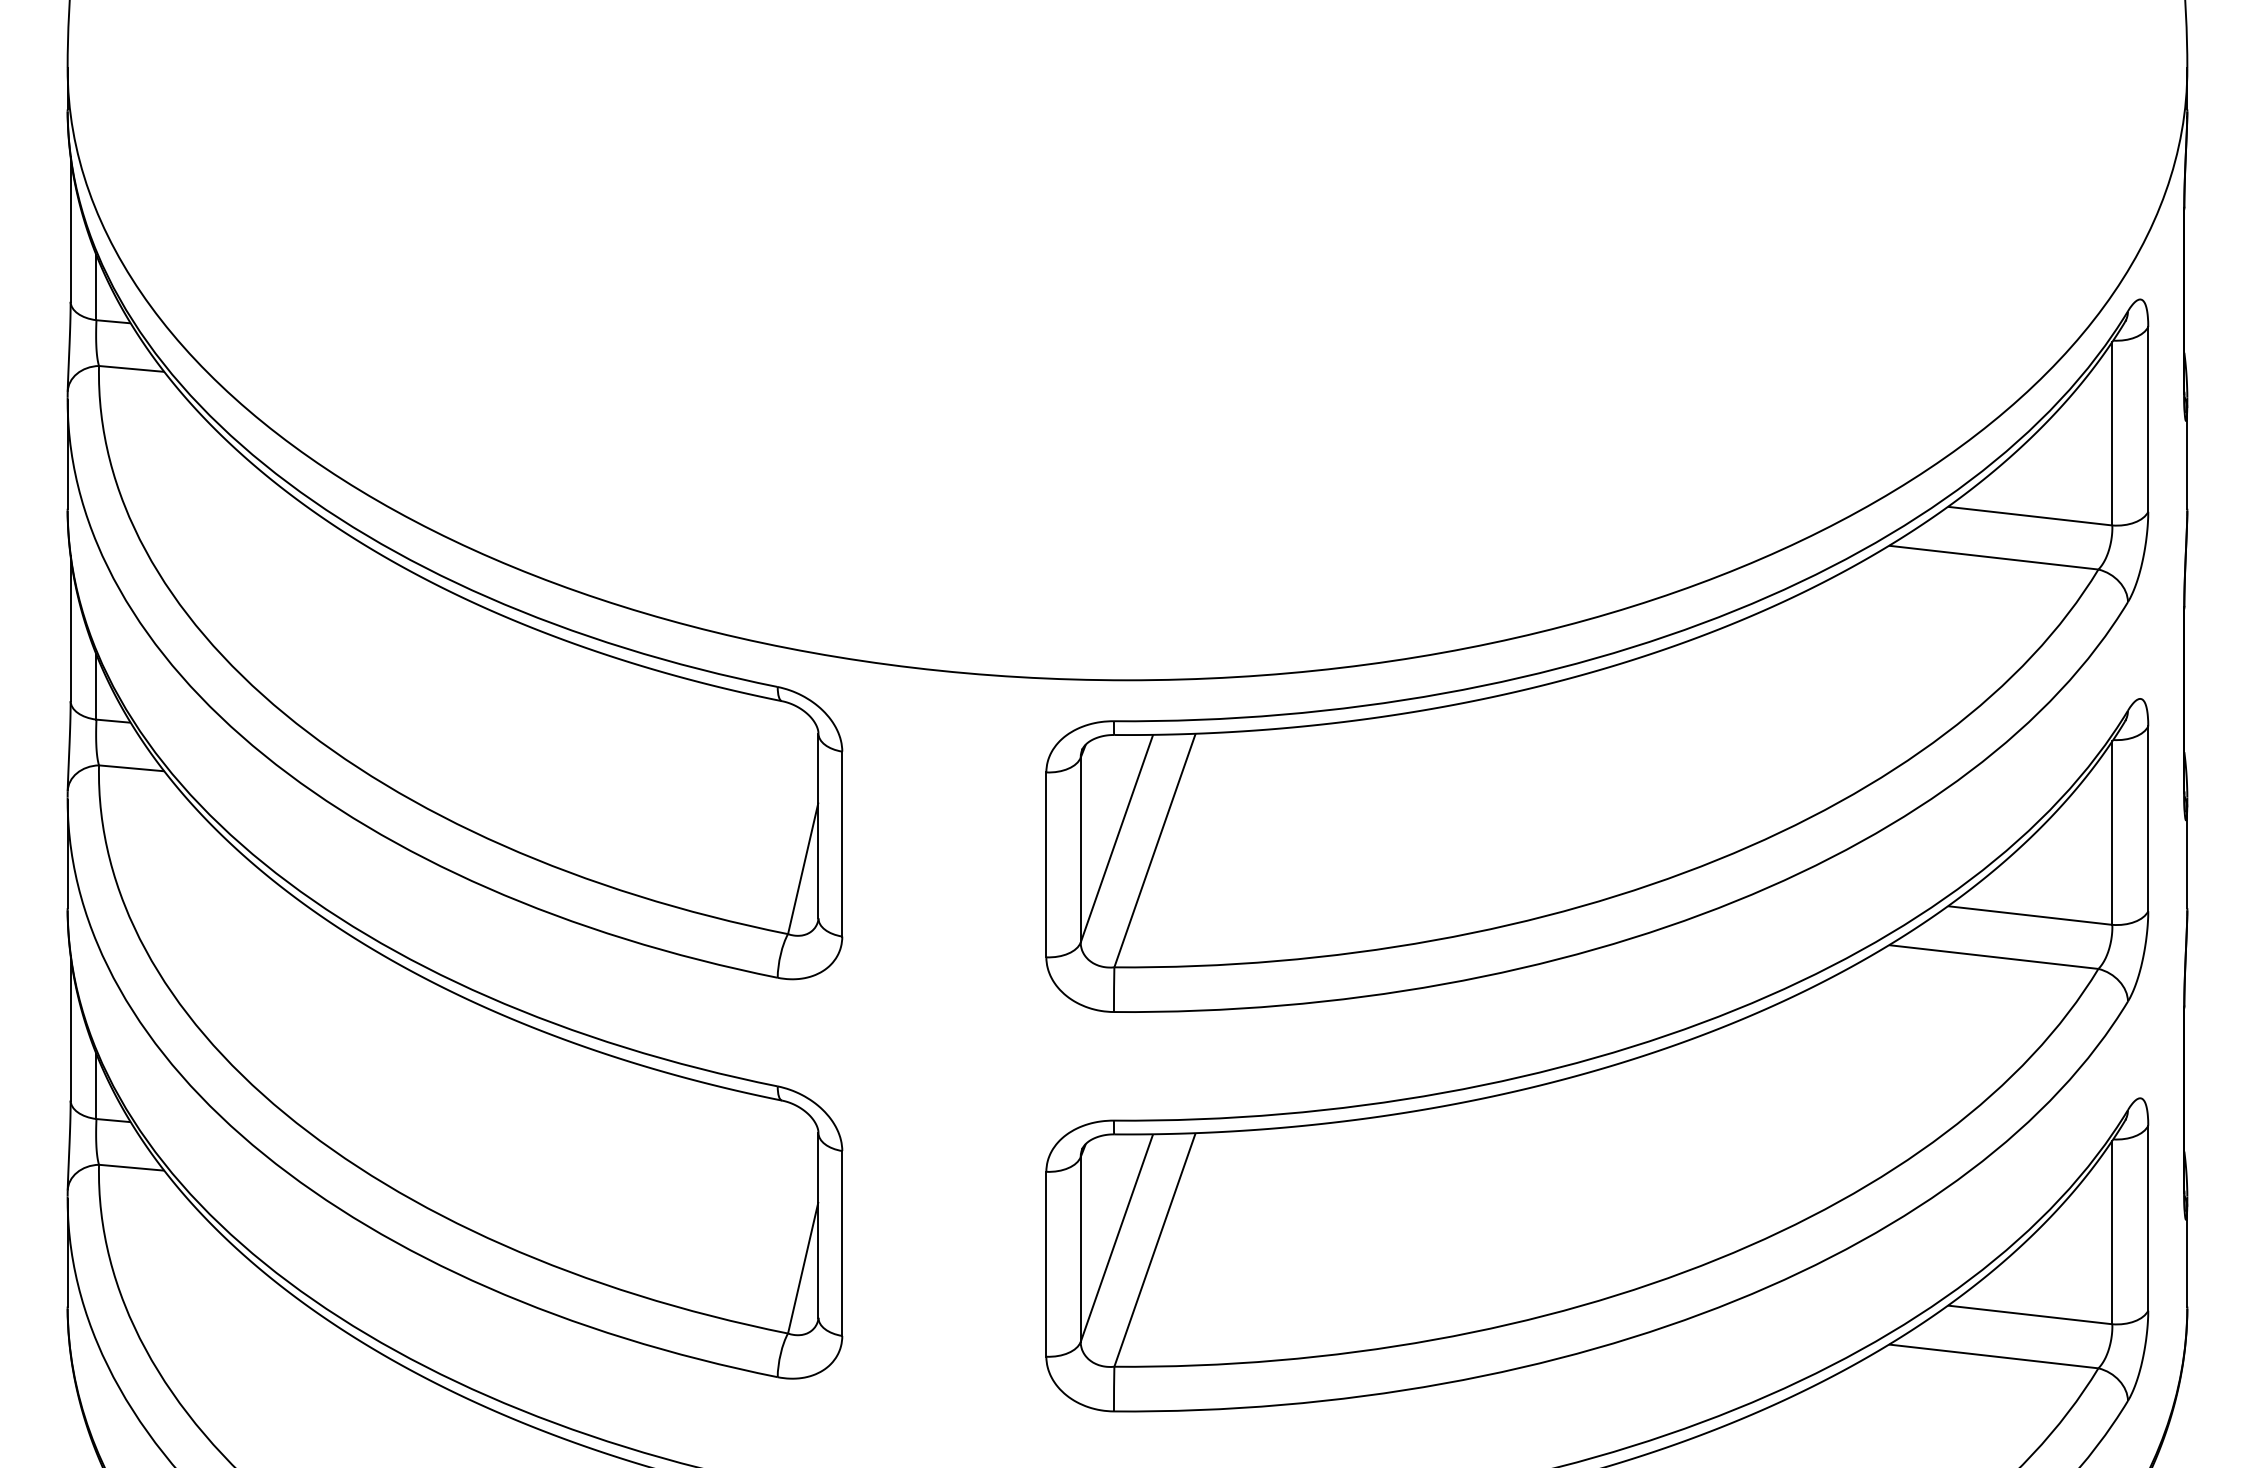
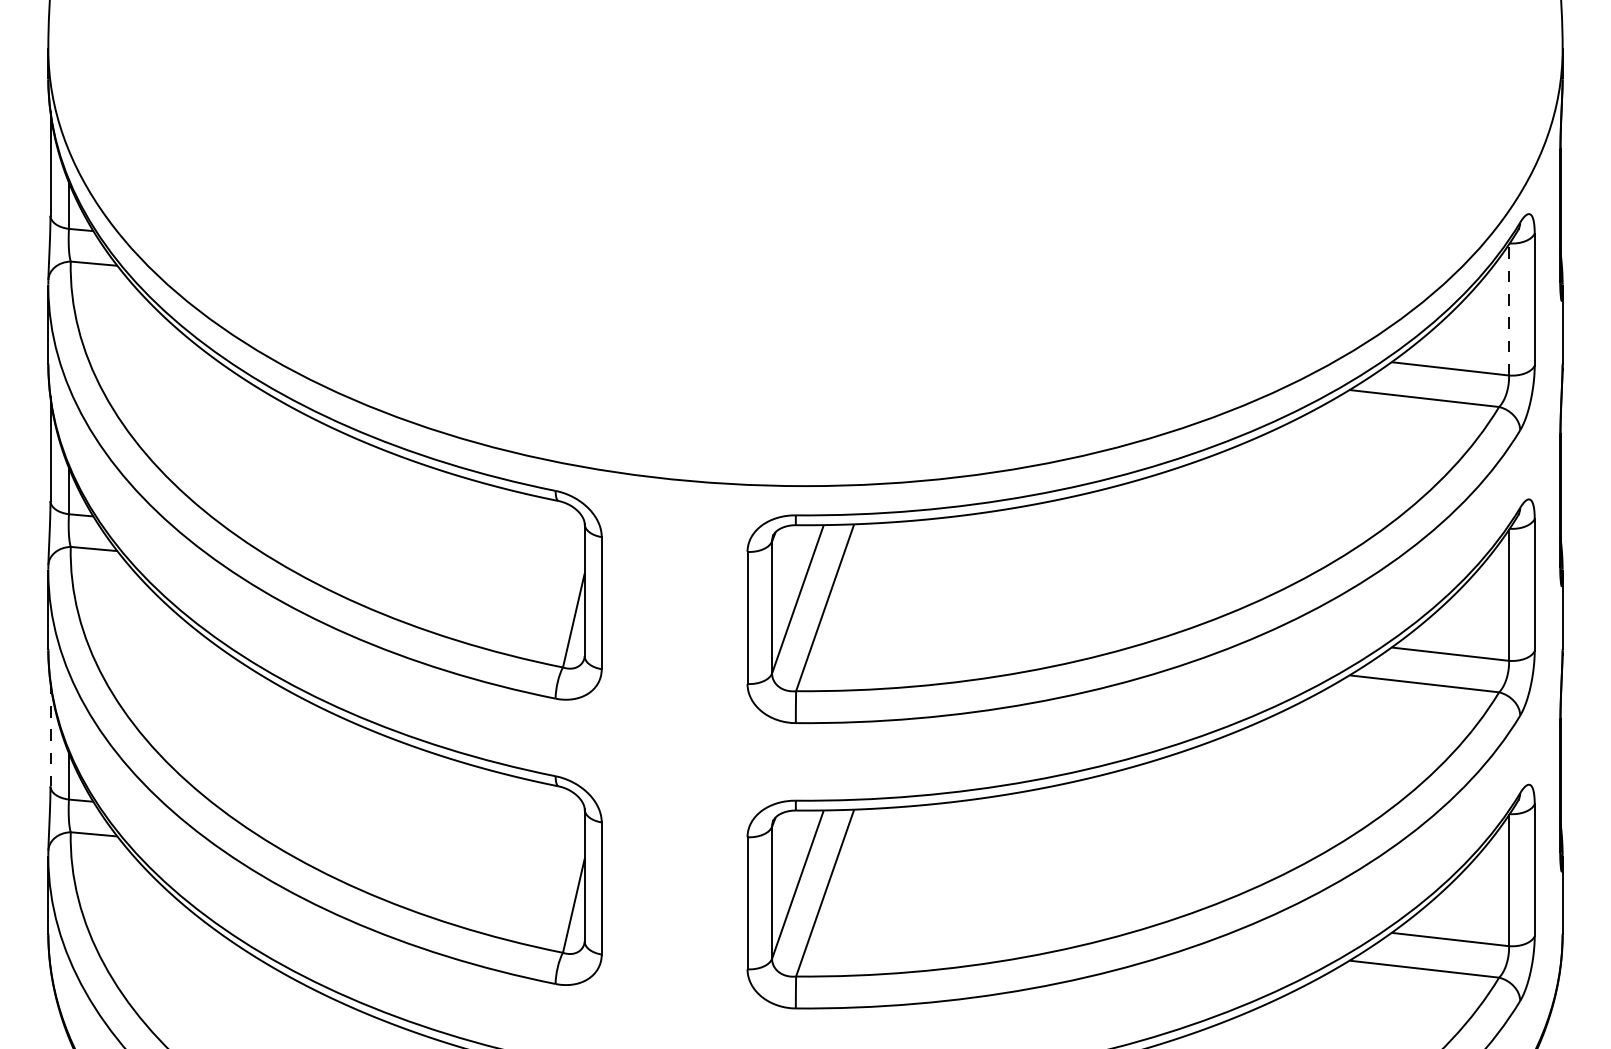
line: (2112, 433) -> (1509, 309), solid -> dashed
line: (70, 1028) -> (50, 734), solid -> dashed

